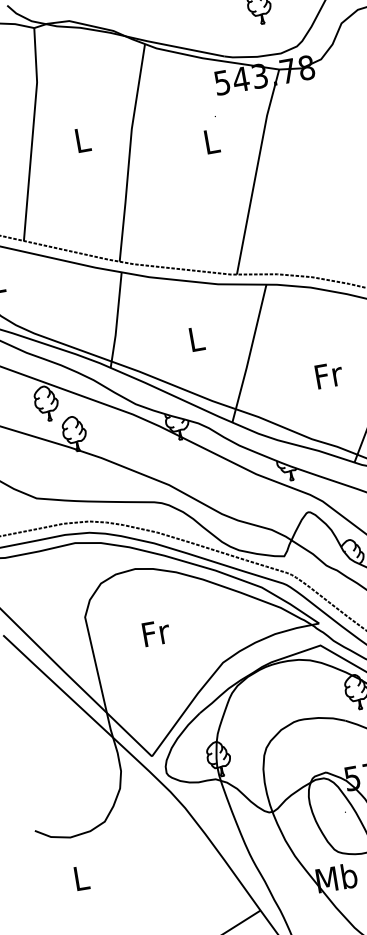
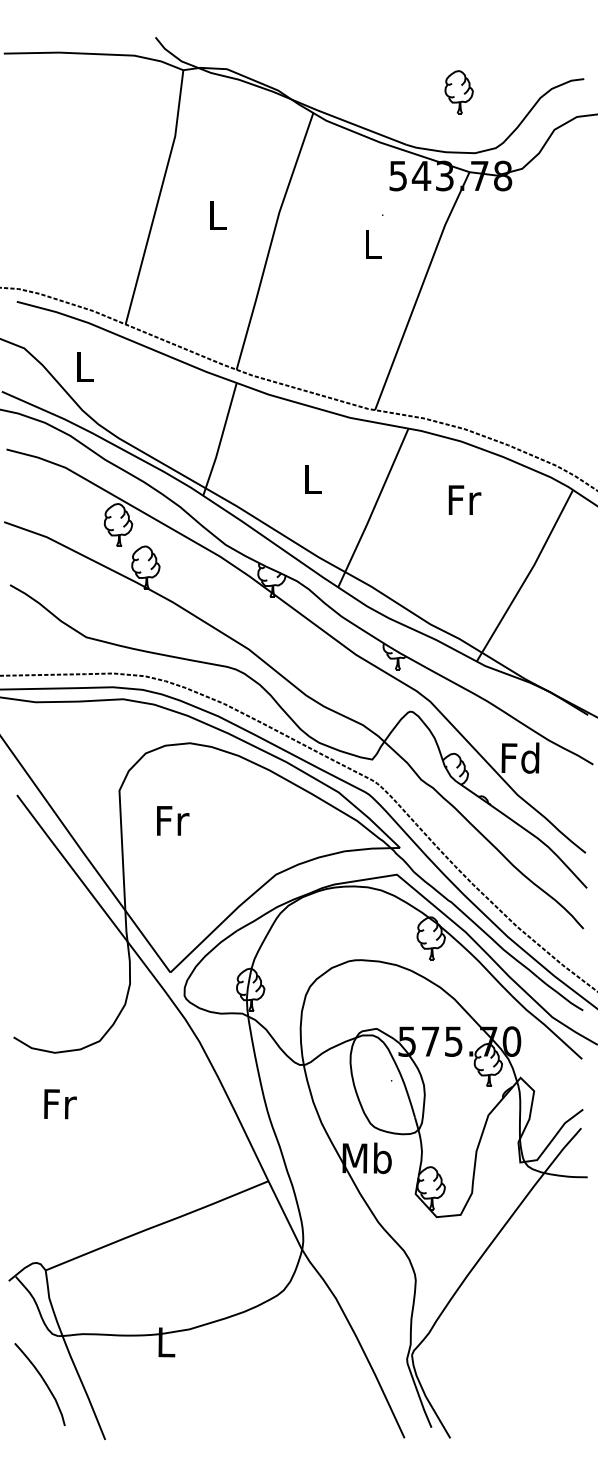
text: (328, 374) -> (464, 499), moved
text: (156, 632) -> (173, 820), moved
text: (82, 878) -> (60, 1104), L -> Fr

